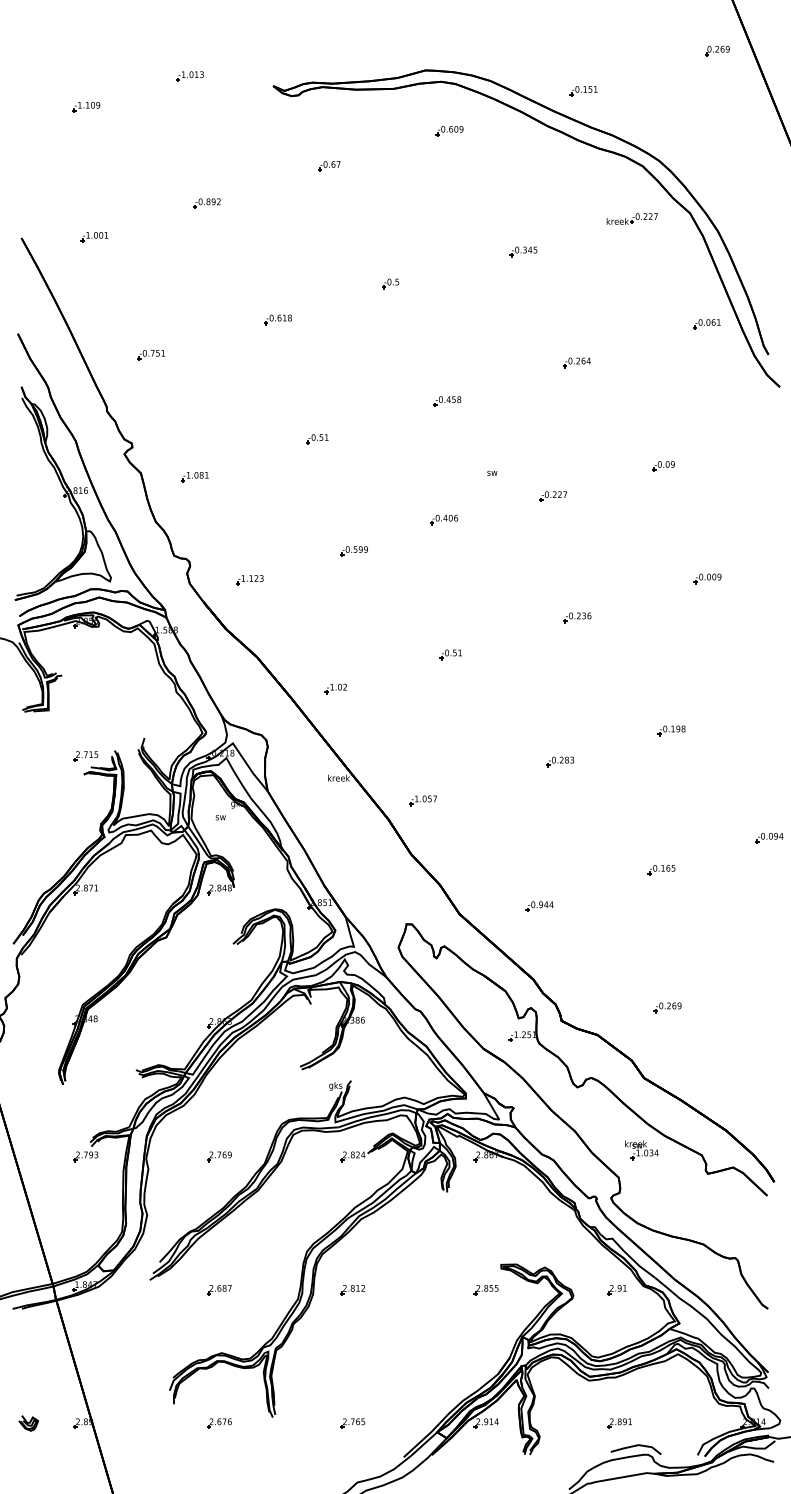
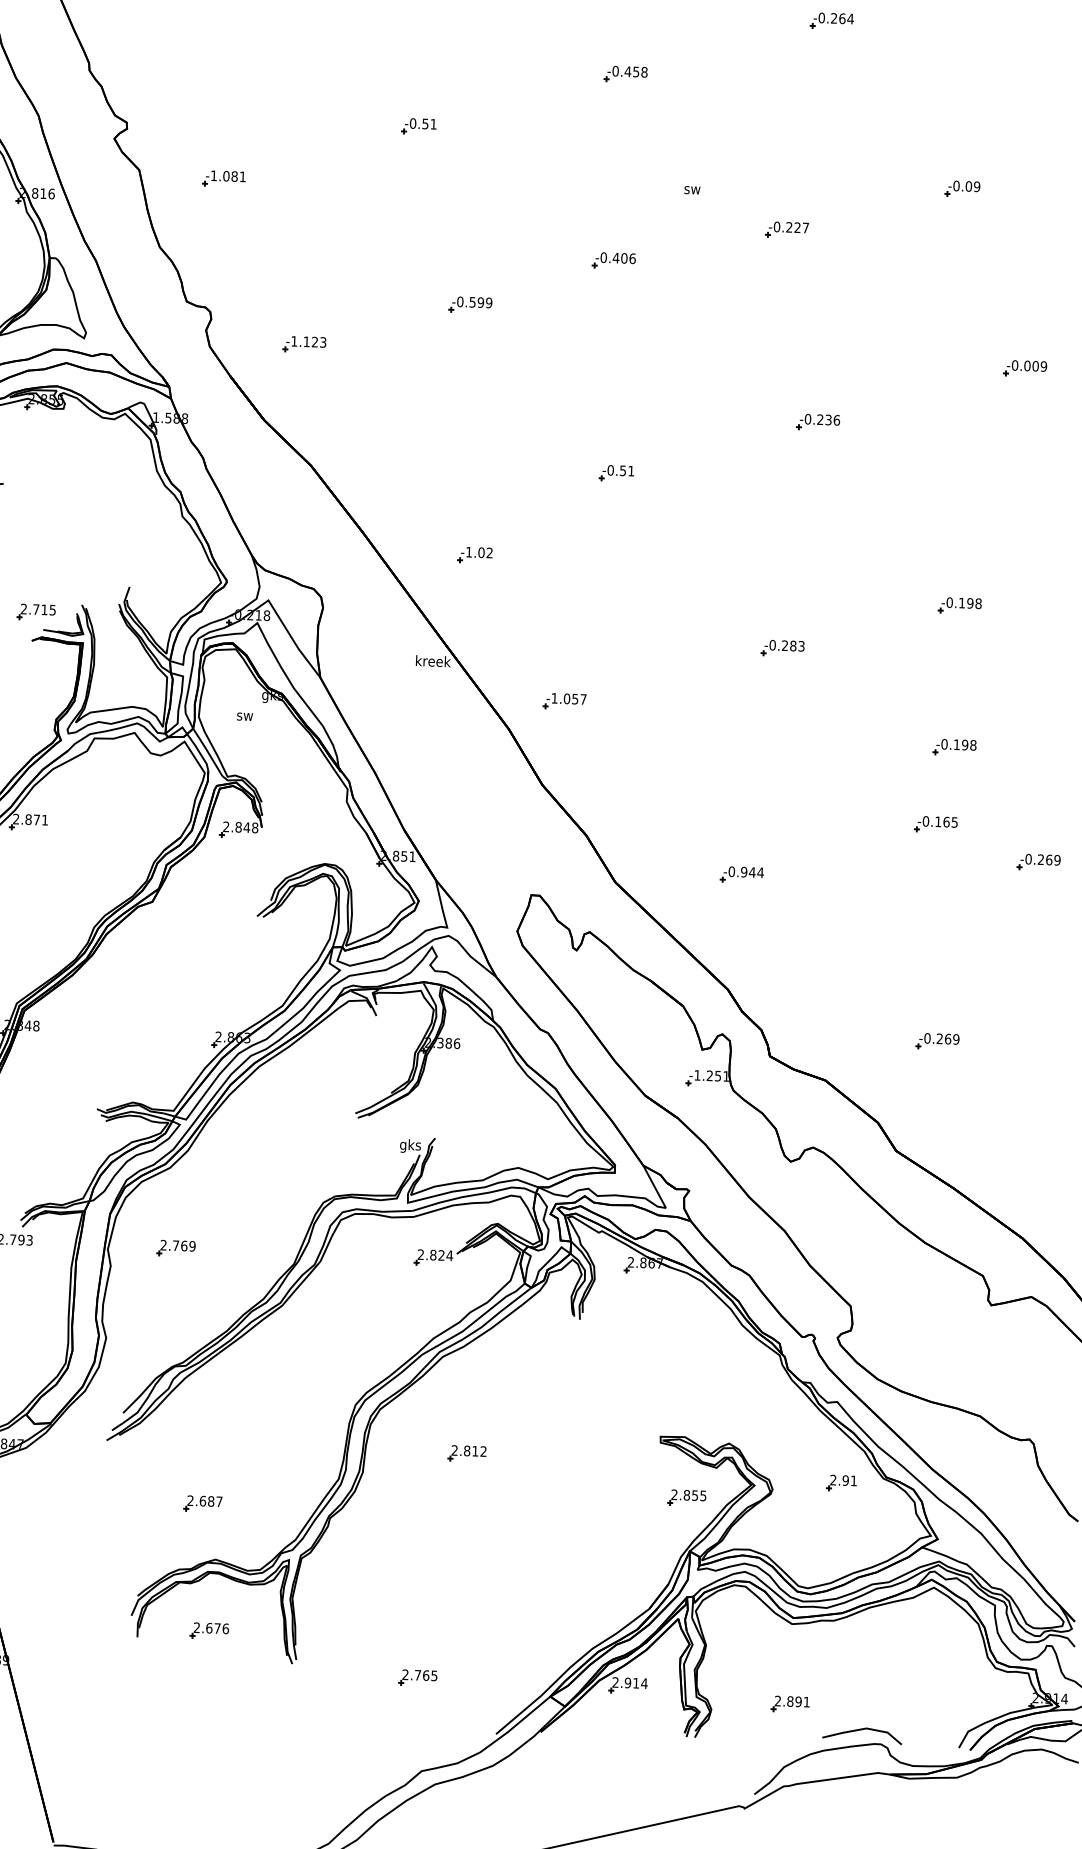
part: (335, 688) -> (474, 554), moved
part: (671, 820) -> (954, 747), added
part: (727, 891) -> (1038, 862), added
part: (641, 1150) -> (888, 1264), removed
part: (219, 1156) -> (176, 1248), moved
part: (219, 1290) -> (203, 1504), moved
part: (352, 1290) -> (466, 1454), moved
part: (485, 1290) -> (685, 1498), moved
part: (219, 1423) -> (209, 1630), moved
part: (619, 1423) -> (790, 1704), moved

